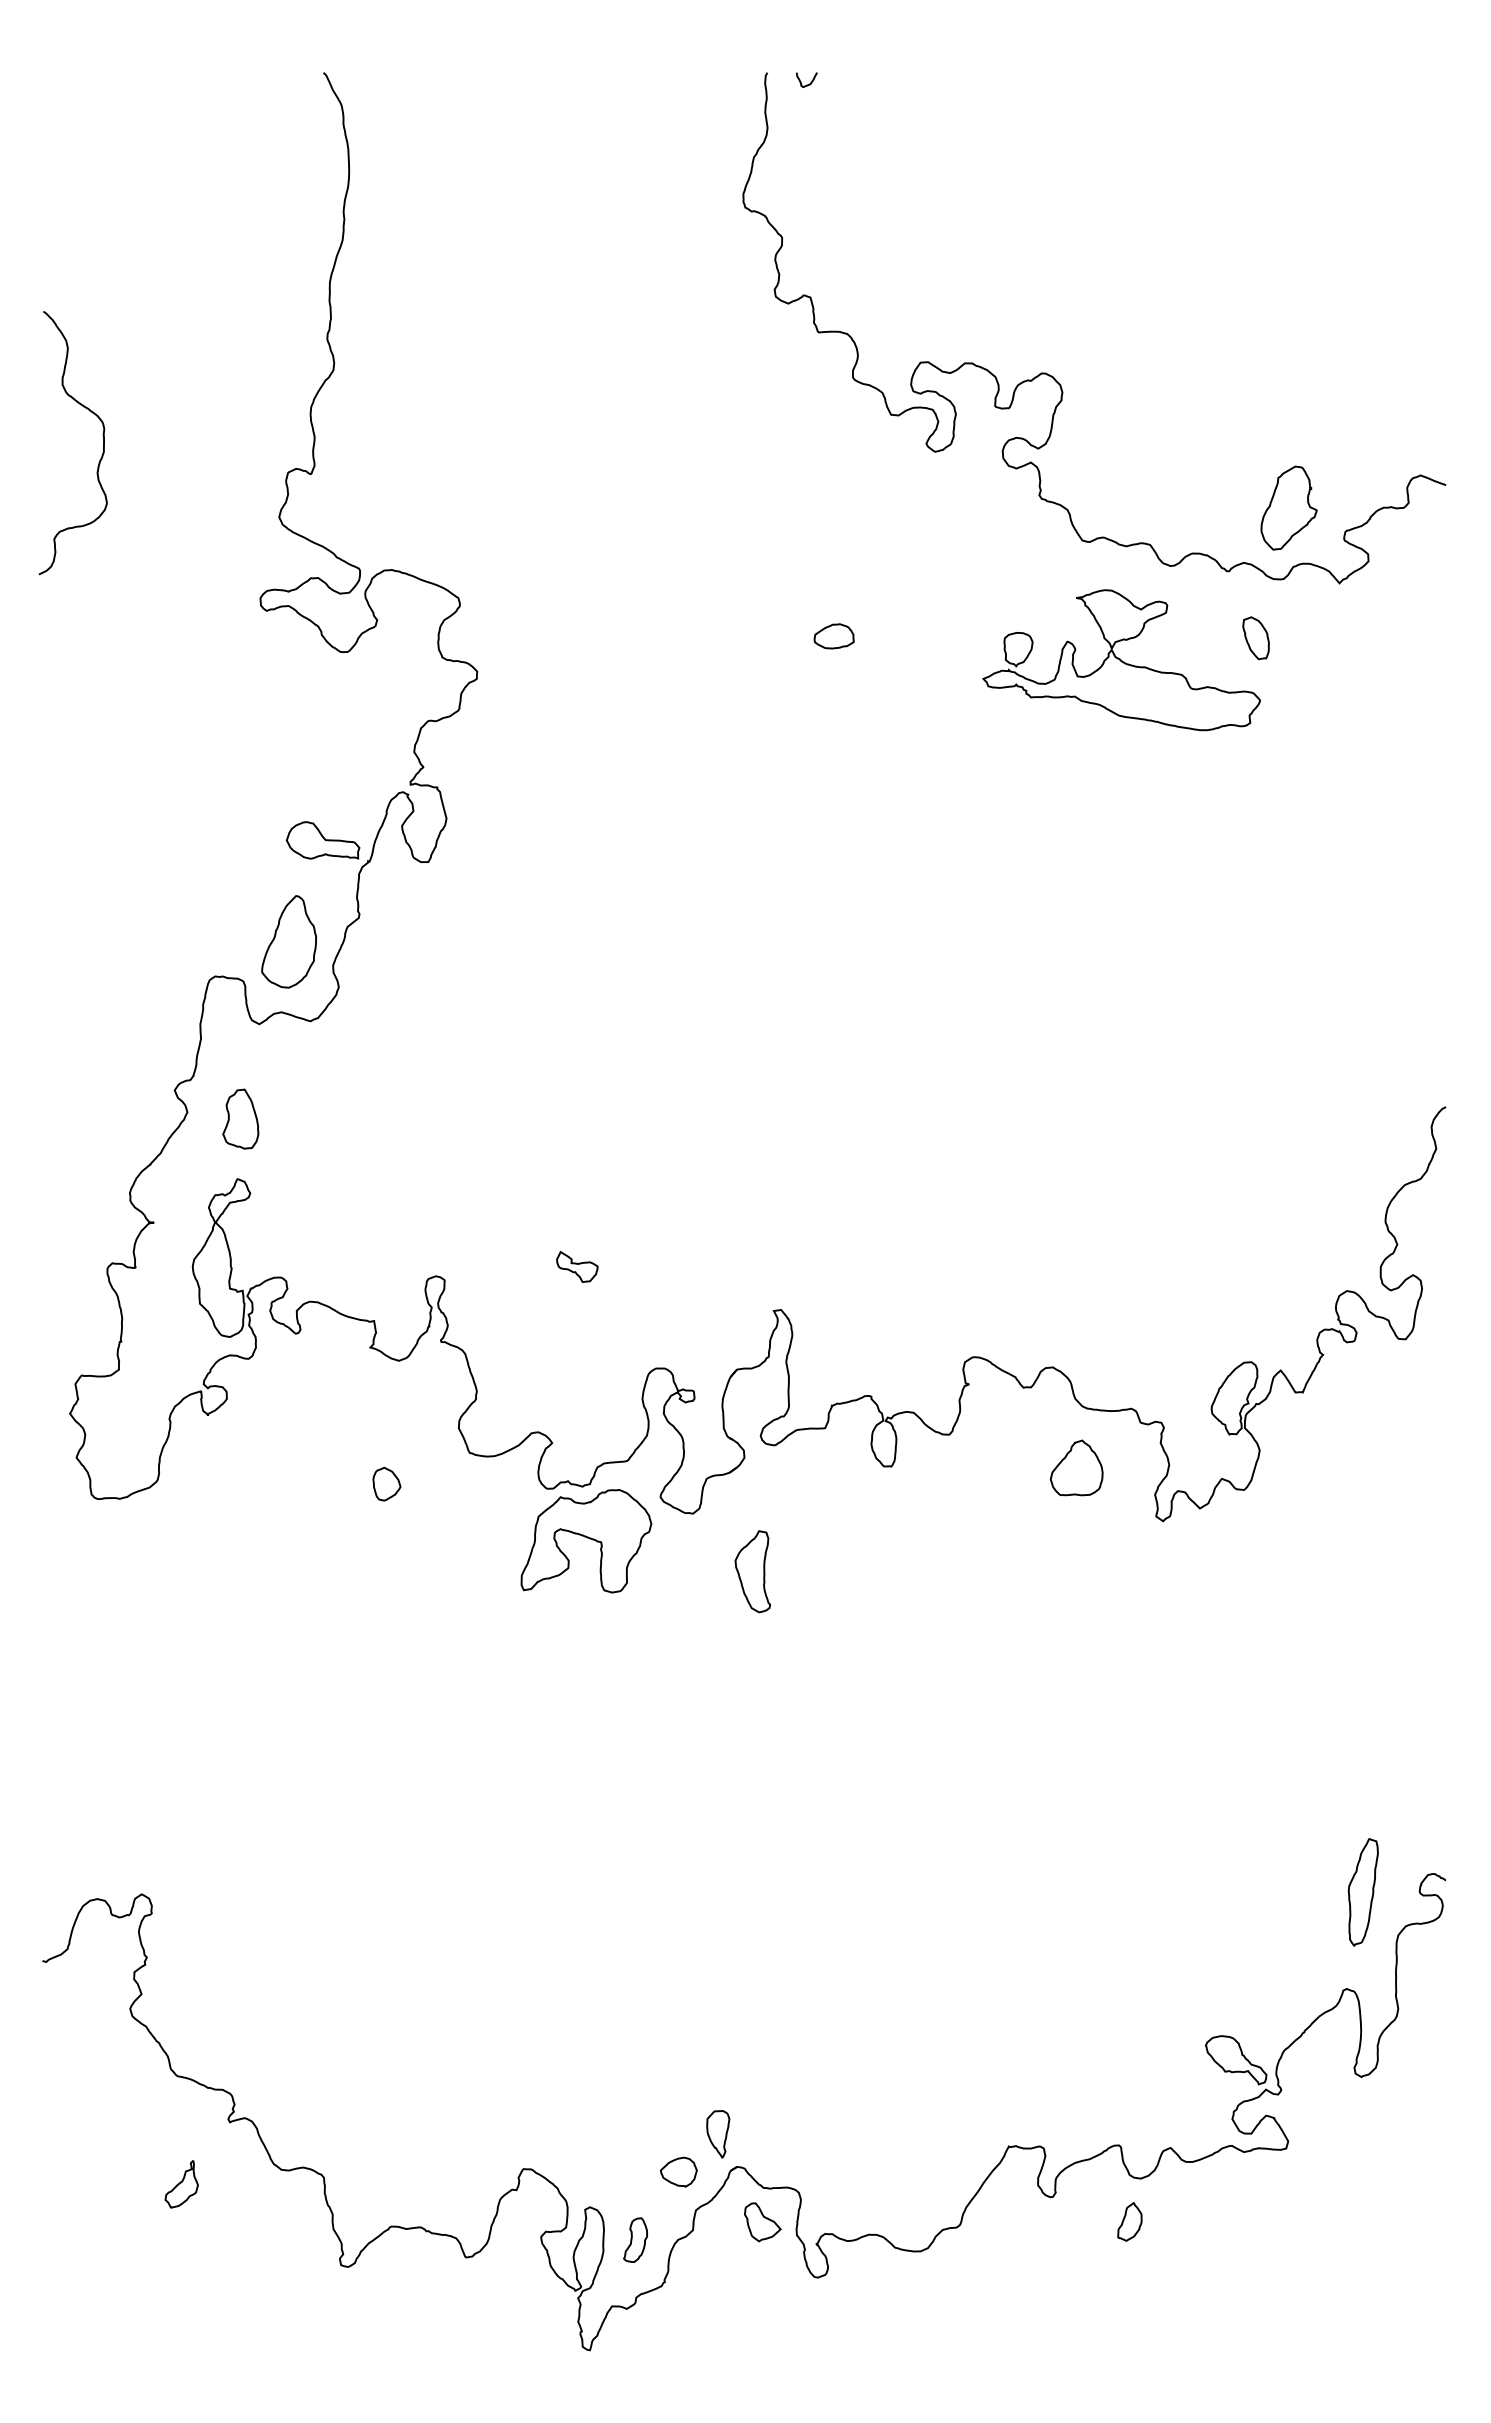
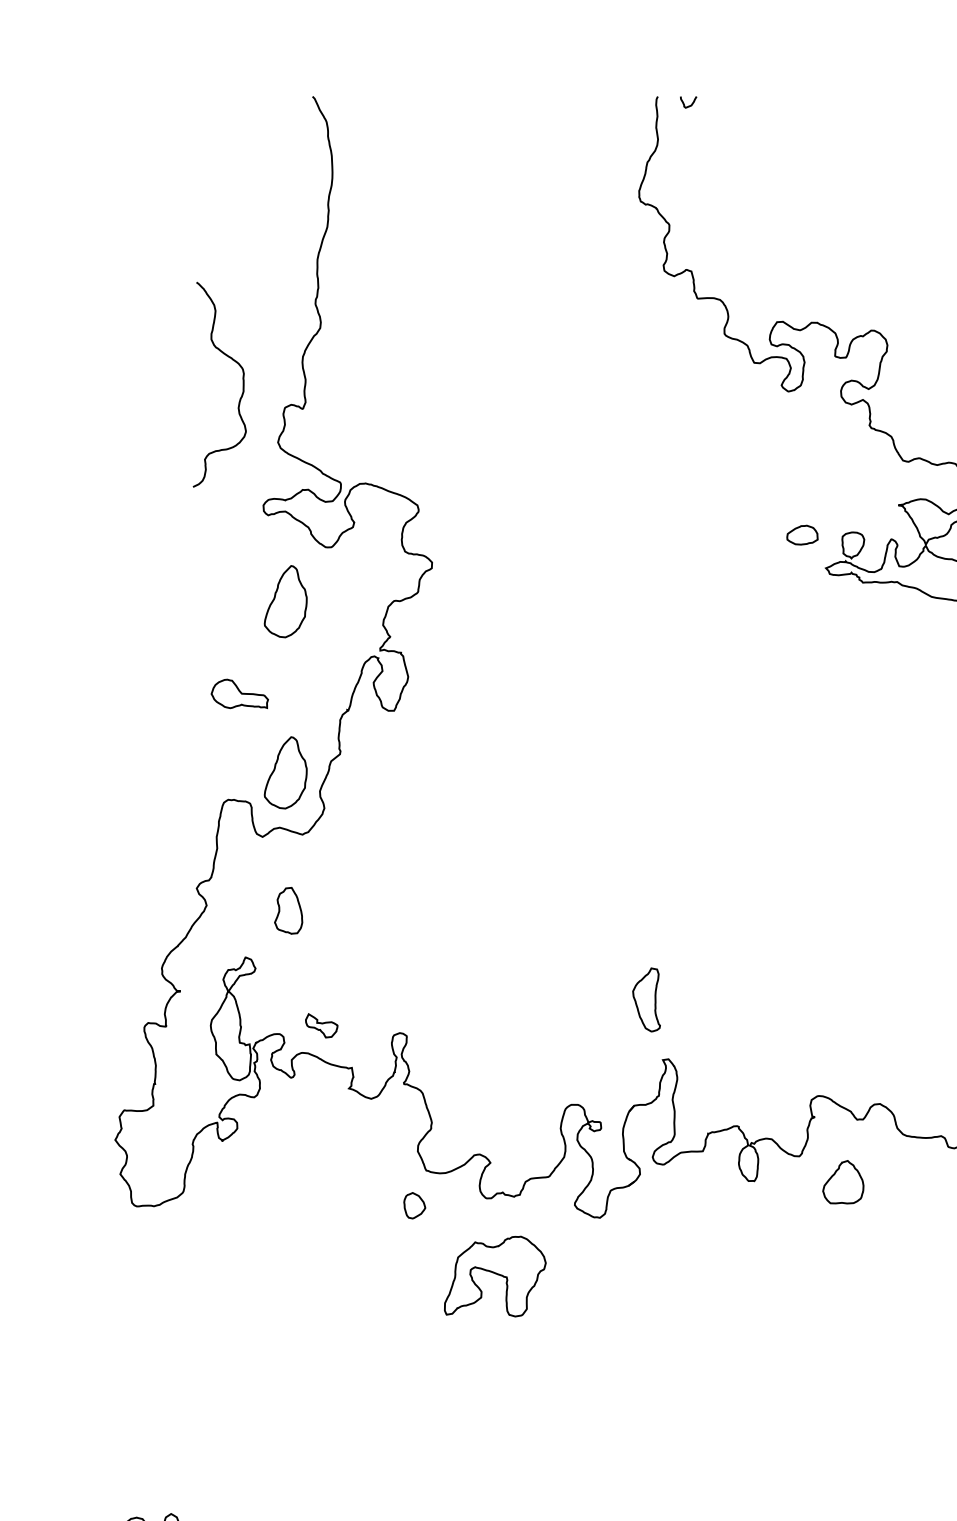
curve: (103, 443) -> (243, 385), moved
part: (833, 636) -> (801, 535), moved
part: (288, 721) -> (285, 601), added
part: (322, 840) -> (239, 693), moved
part: (240, 1118) -> (288, 910), moved
part: (577, 1266) -> (321, 1025), moved
part: (1076, 1467) -> (843, 1181), moved
part: (386, 1483) -> (414, 1205), moved
part: (586, 1541) -> (495, 1276), moved
part: (752, 1571) -> (646, 999), moved

